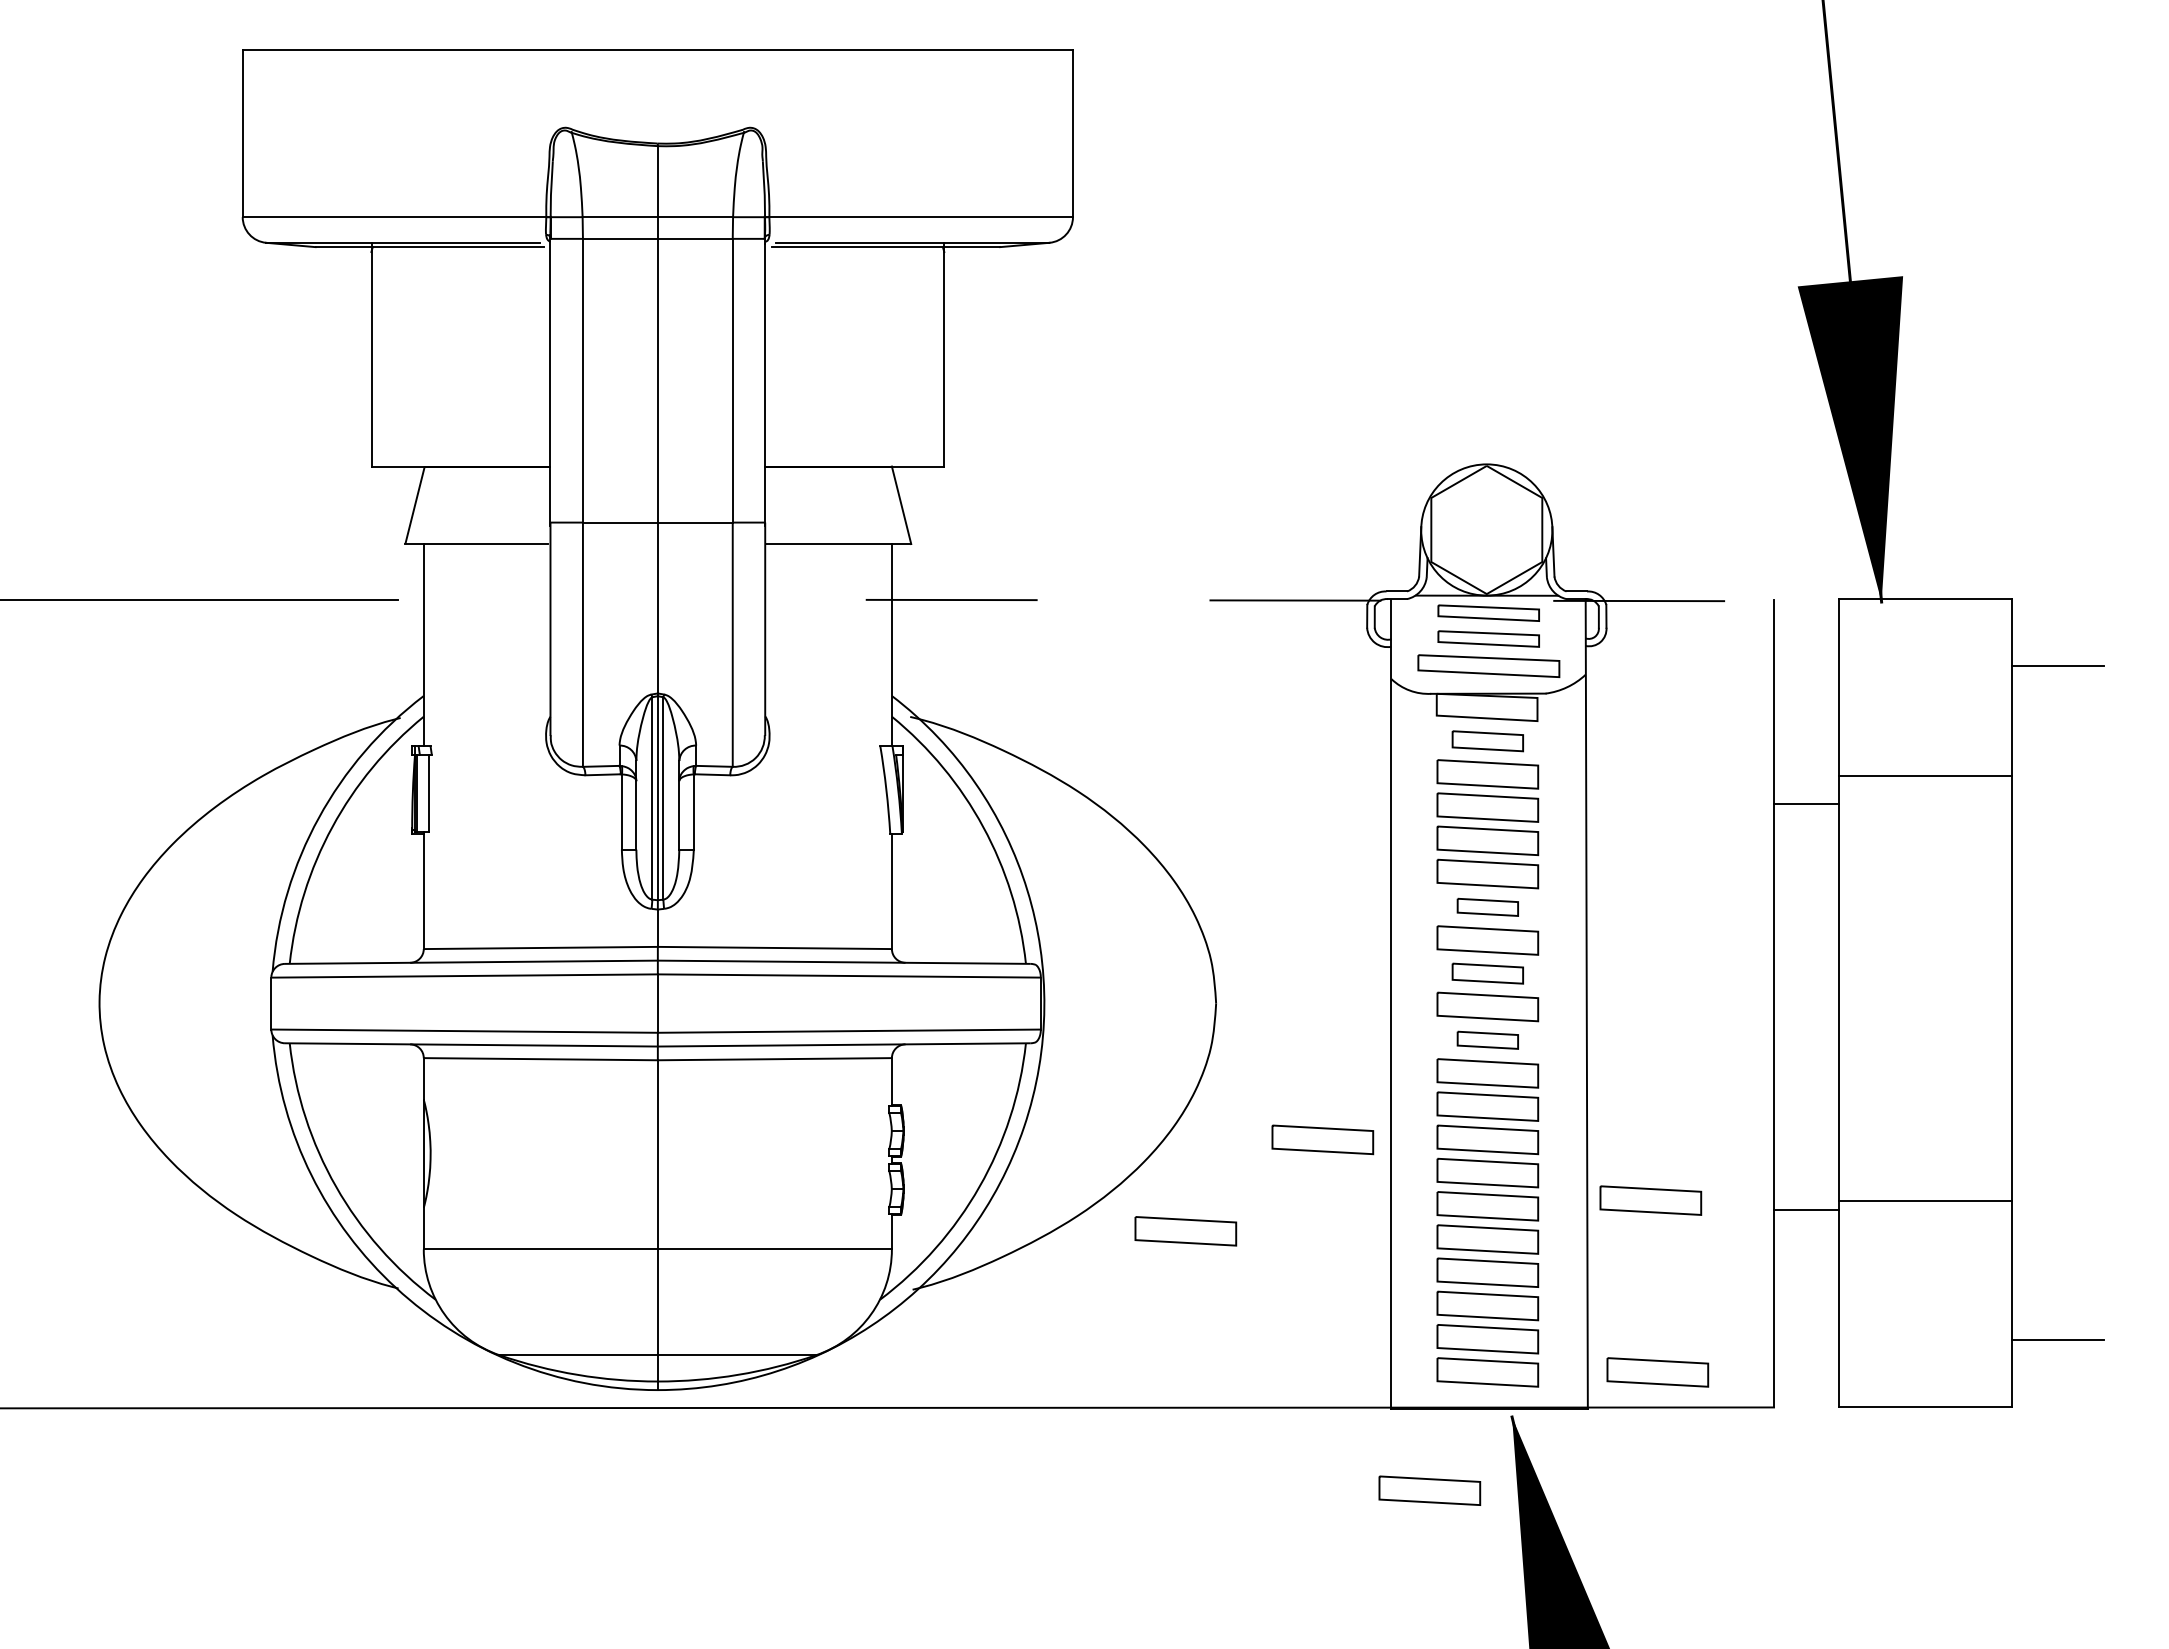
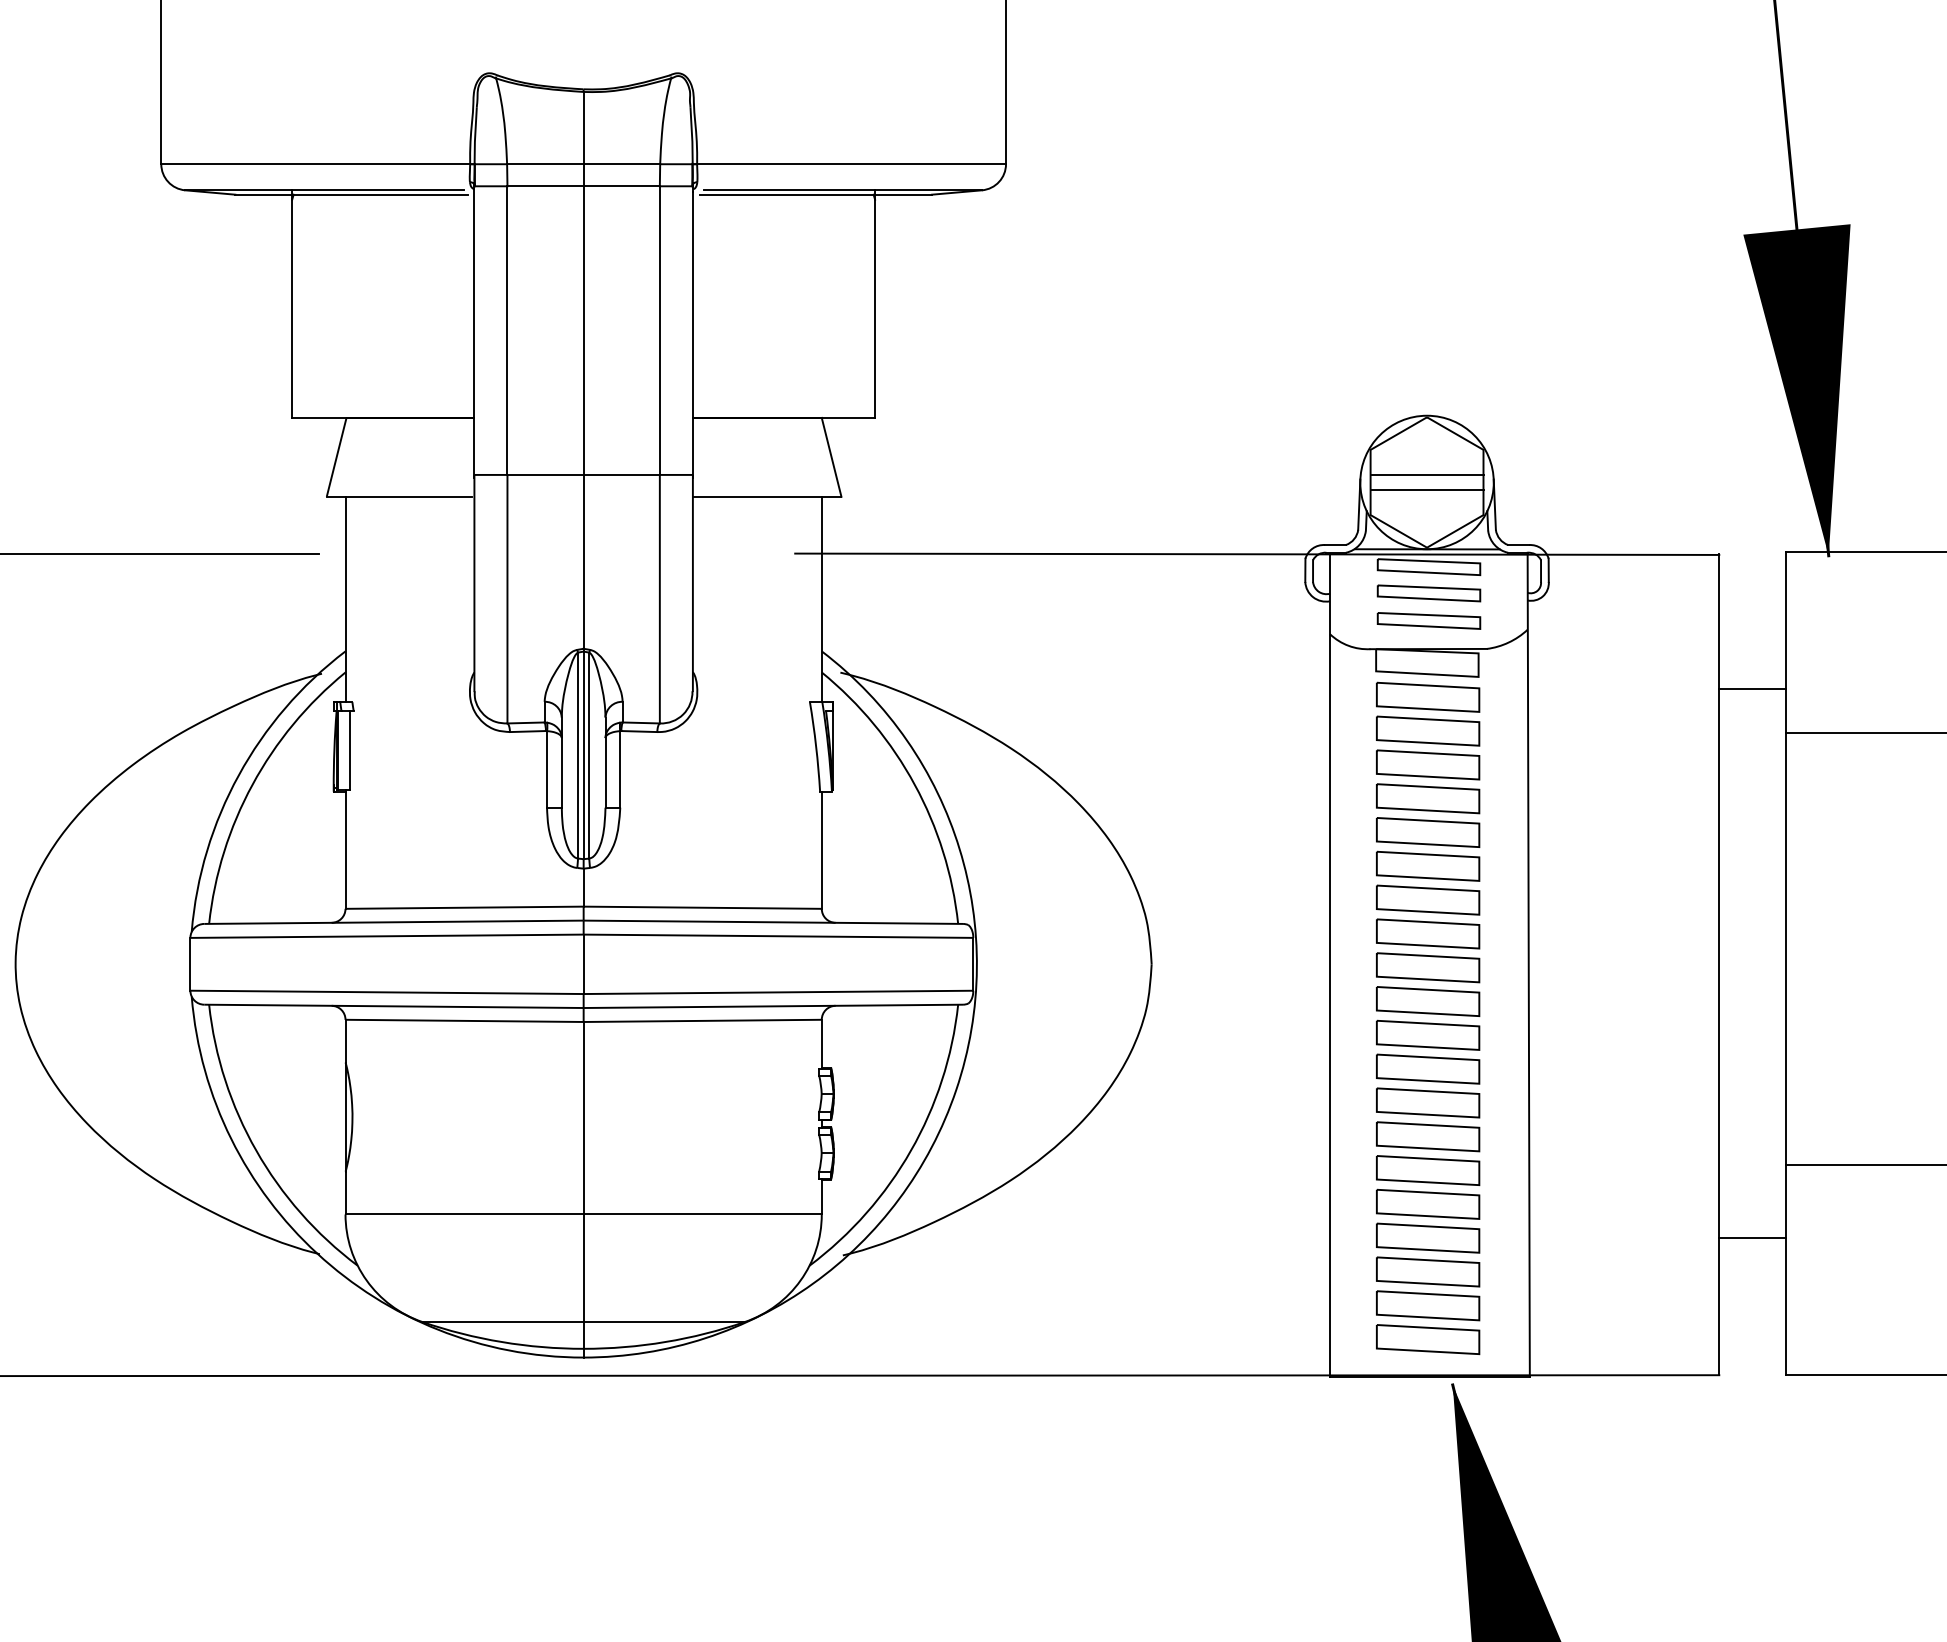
line: (1486, 522) -> (1426, 474), added
line: (1486, 537) -> (1426, 490), added
line: (1320, 600) -> (1257, 554), dashed -> solid
part: (1488, 665) -> (1428, 620), size x0.71
part: (1487, 741) -> (1427, 697), size x1.43
line: (1806, 804) -> (1752, 689), moved
part: (1487, 907) -> (1427, 866), size x1.67
part: (1487, 973) -> (1427, 933), size x1.43
part: (1487, 1040) -> (1427, 1001), size x1.67
part: (1322, 1139) -> (1259, 1102), removed
part: (1650, 1200) -> (1593, 1164), removed
line: (1806, 1209) -> (1752, 1237), moved
part: (1185, 1231) -> (1120, 1196), removed
part: (1657, 1372) -> (1600, 1339), removed
part: (1429, 1490) -> (1368, 1459), removed

